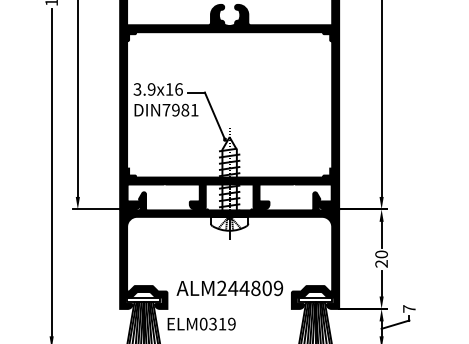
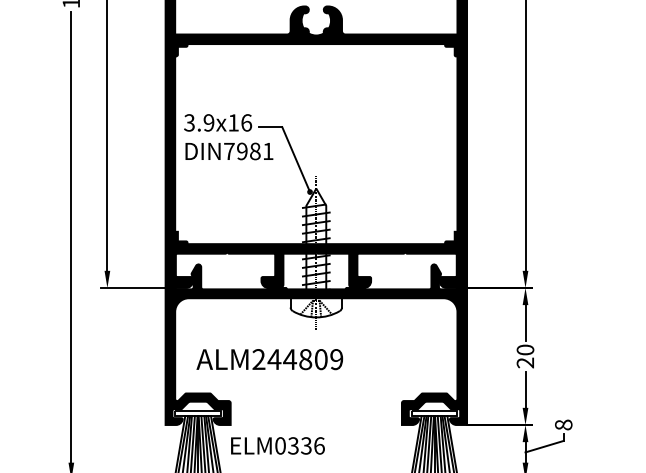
text: (229, 288) -> (269, 359), moved
text: (409, 308) -> (563, 424), 7 -> 8
text: (226, 323) -> (311, 445), ELM0319 -> ELM0336

